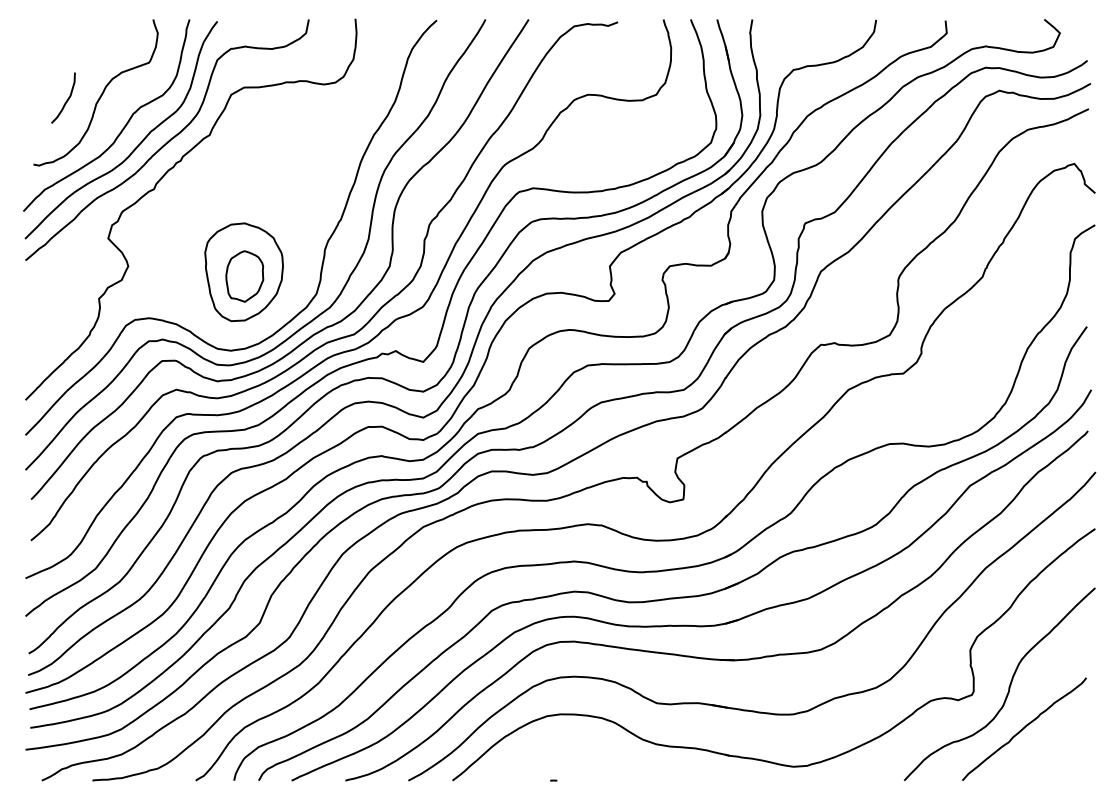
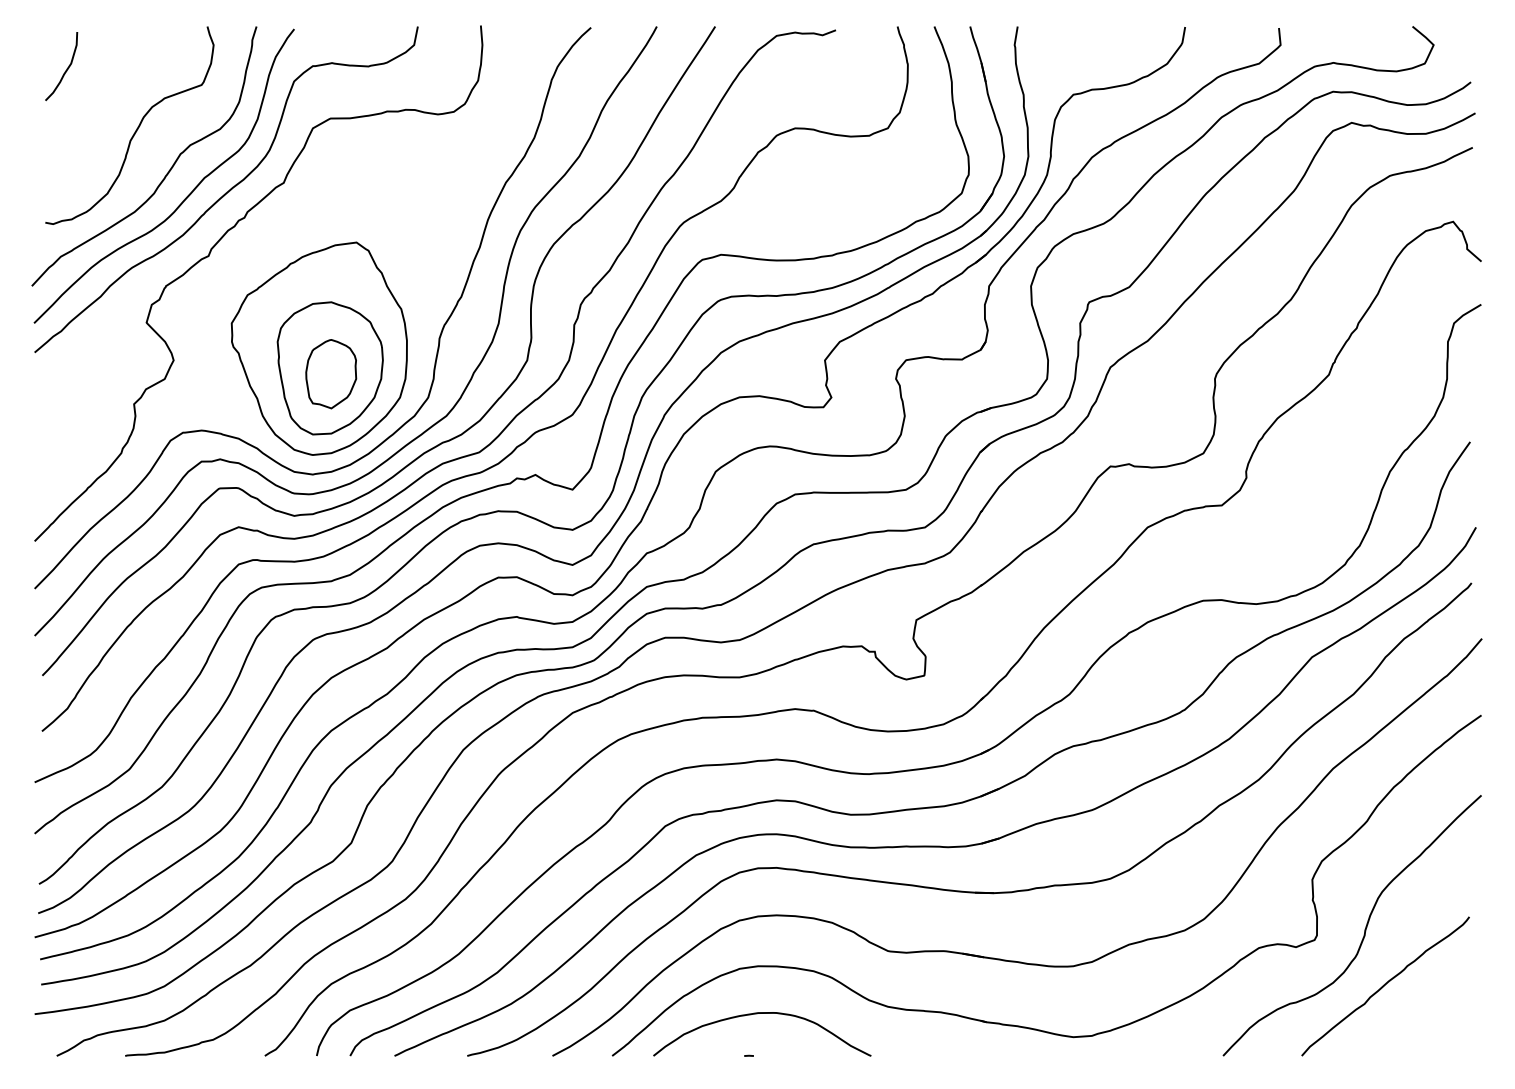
curve: (67, 98) -> (67, 67), moved
part: (235, 257) -> (318, 348), added
curve: (558, 750) -> (755, 1015), added

